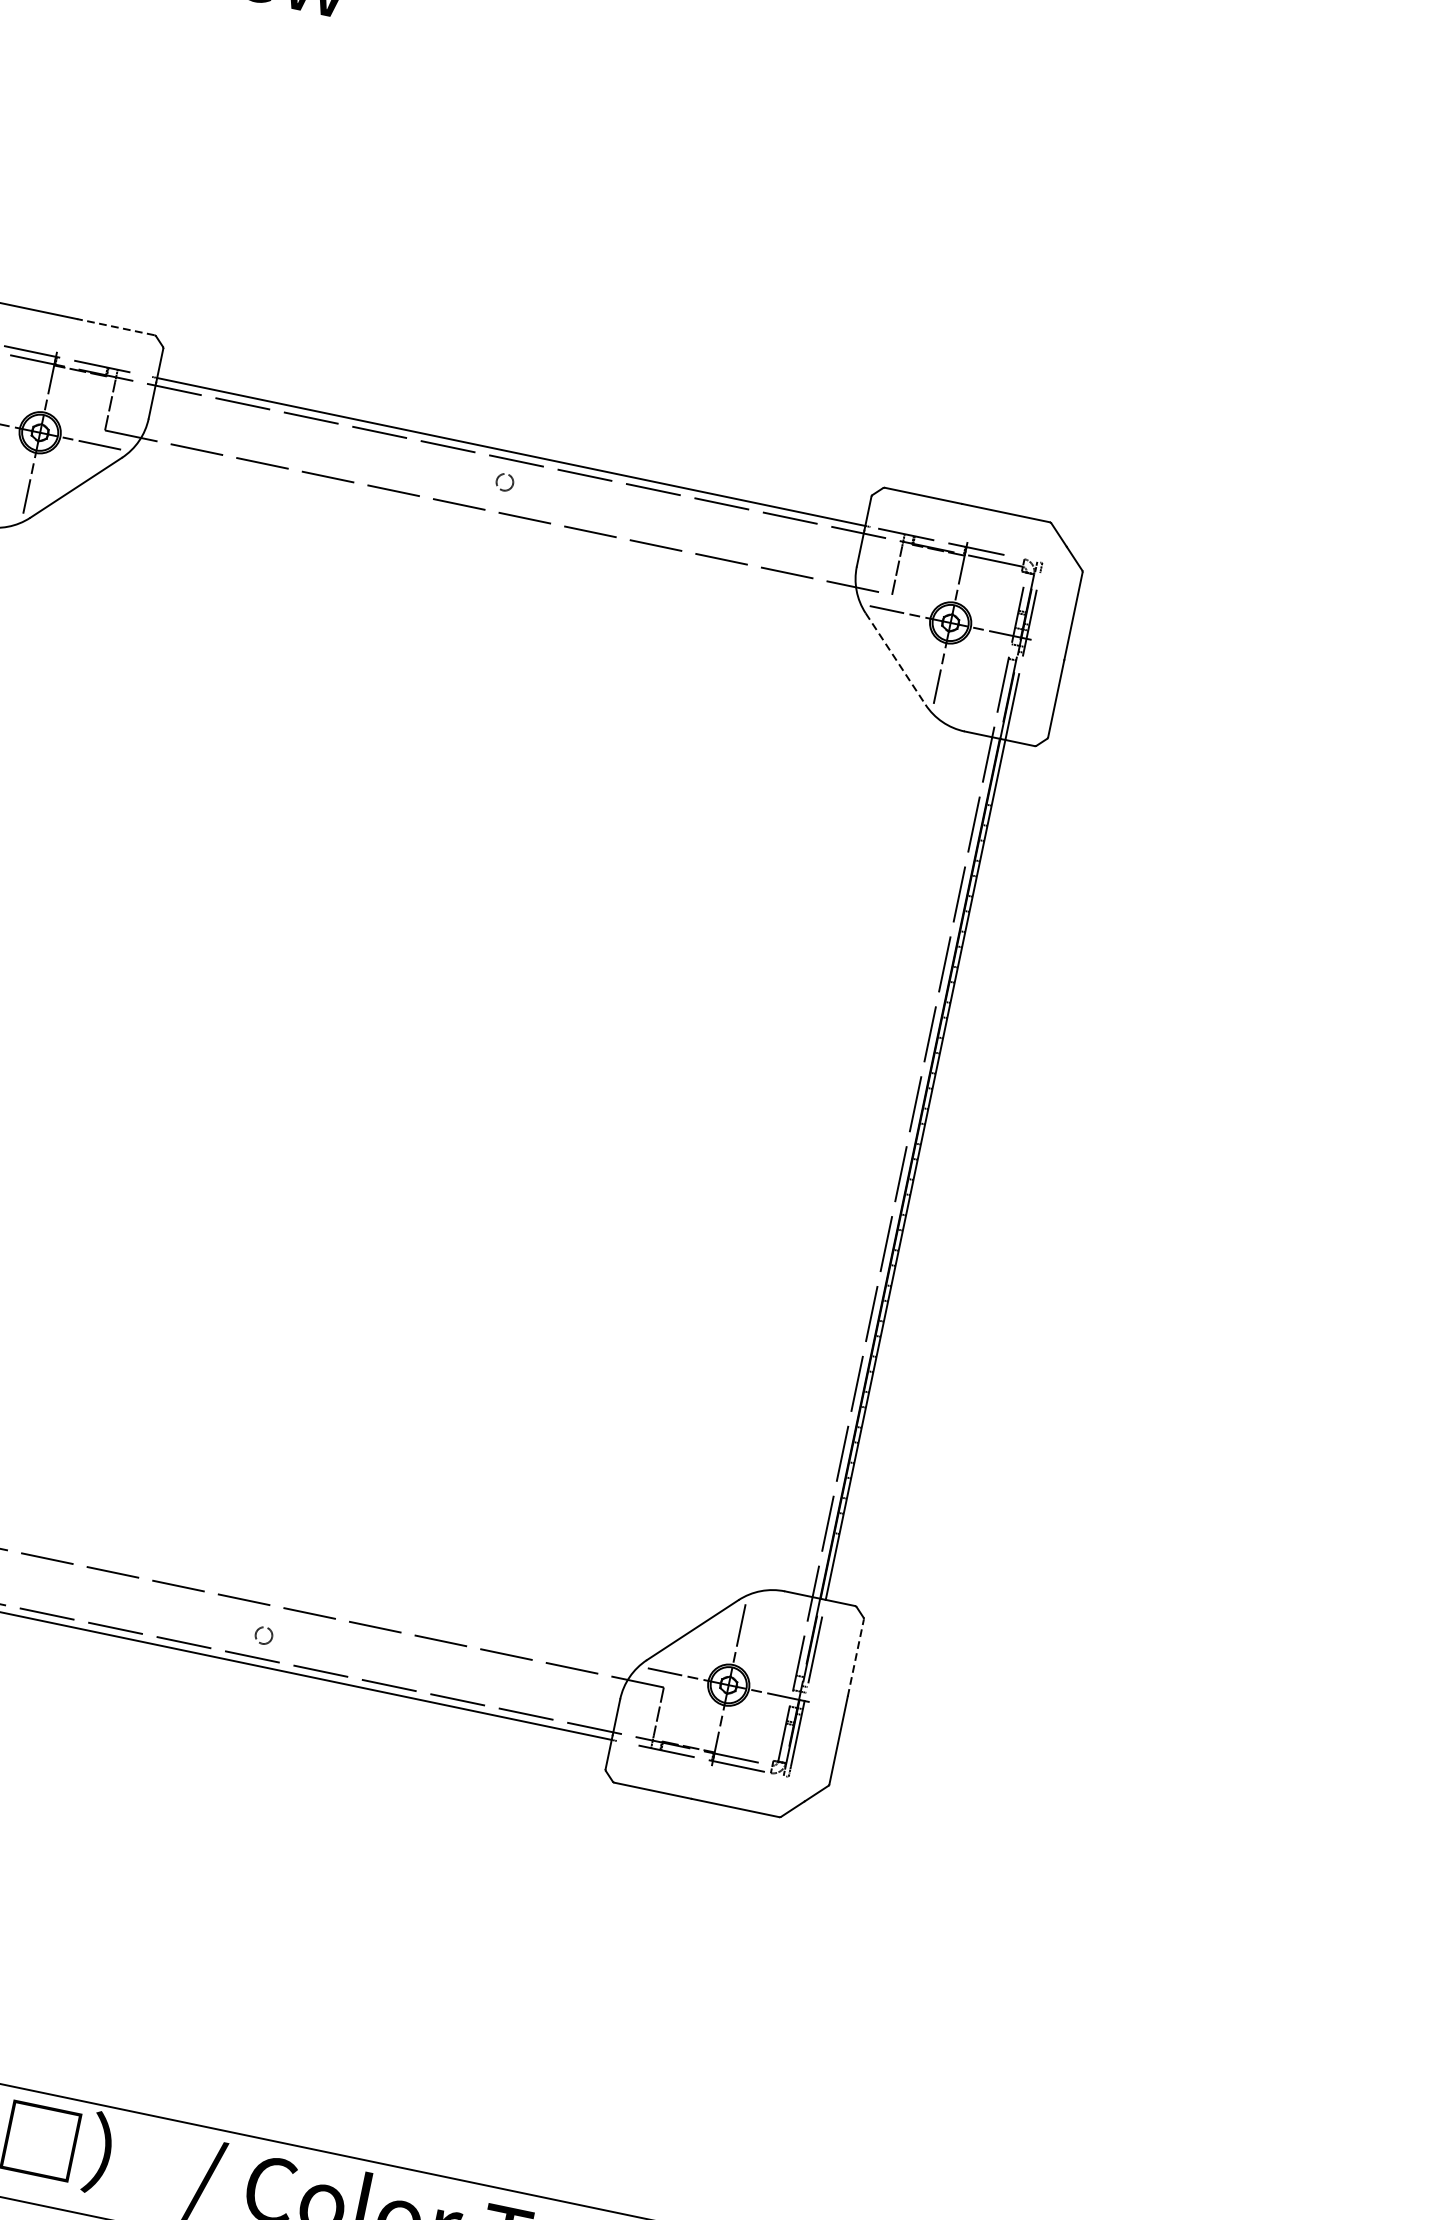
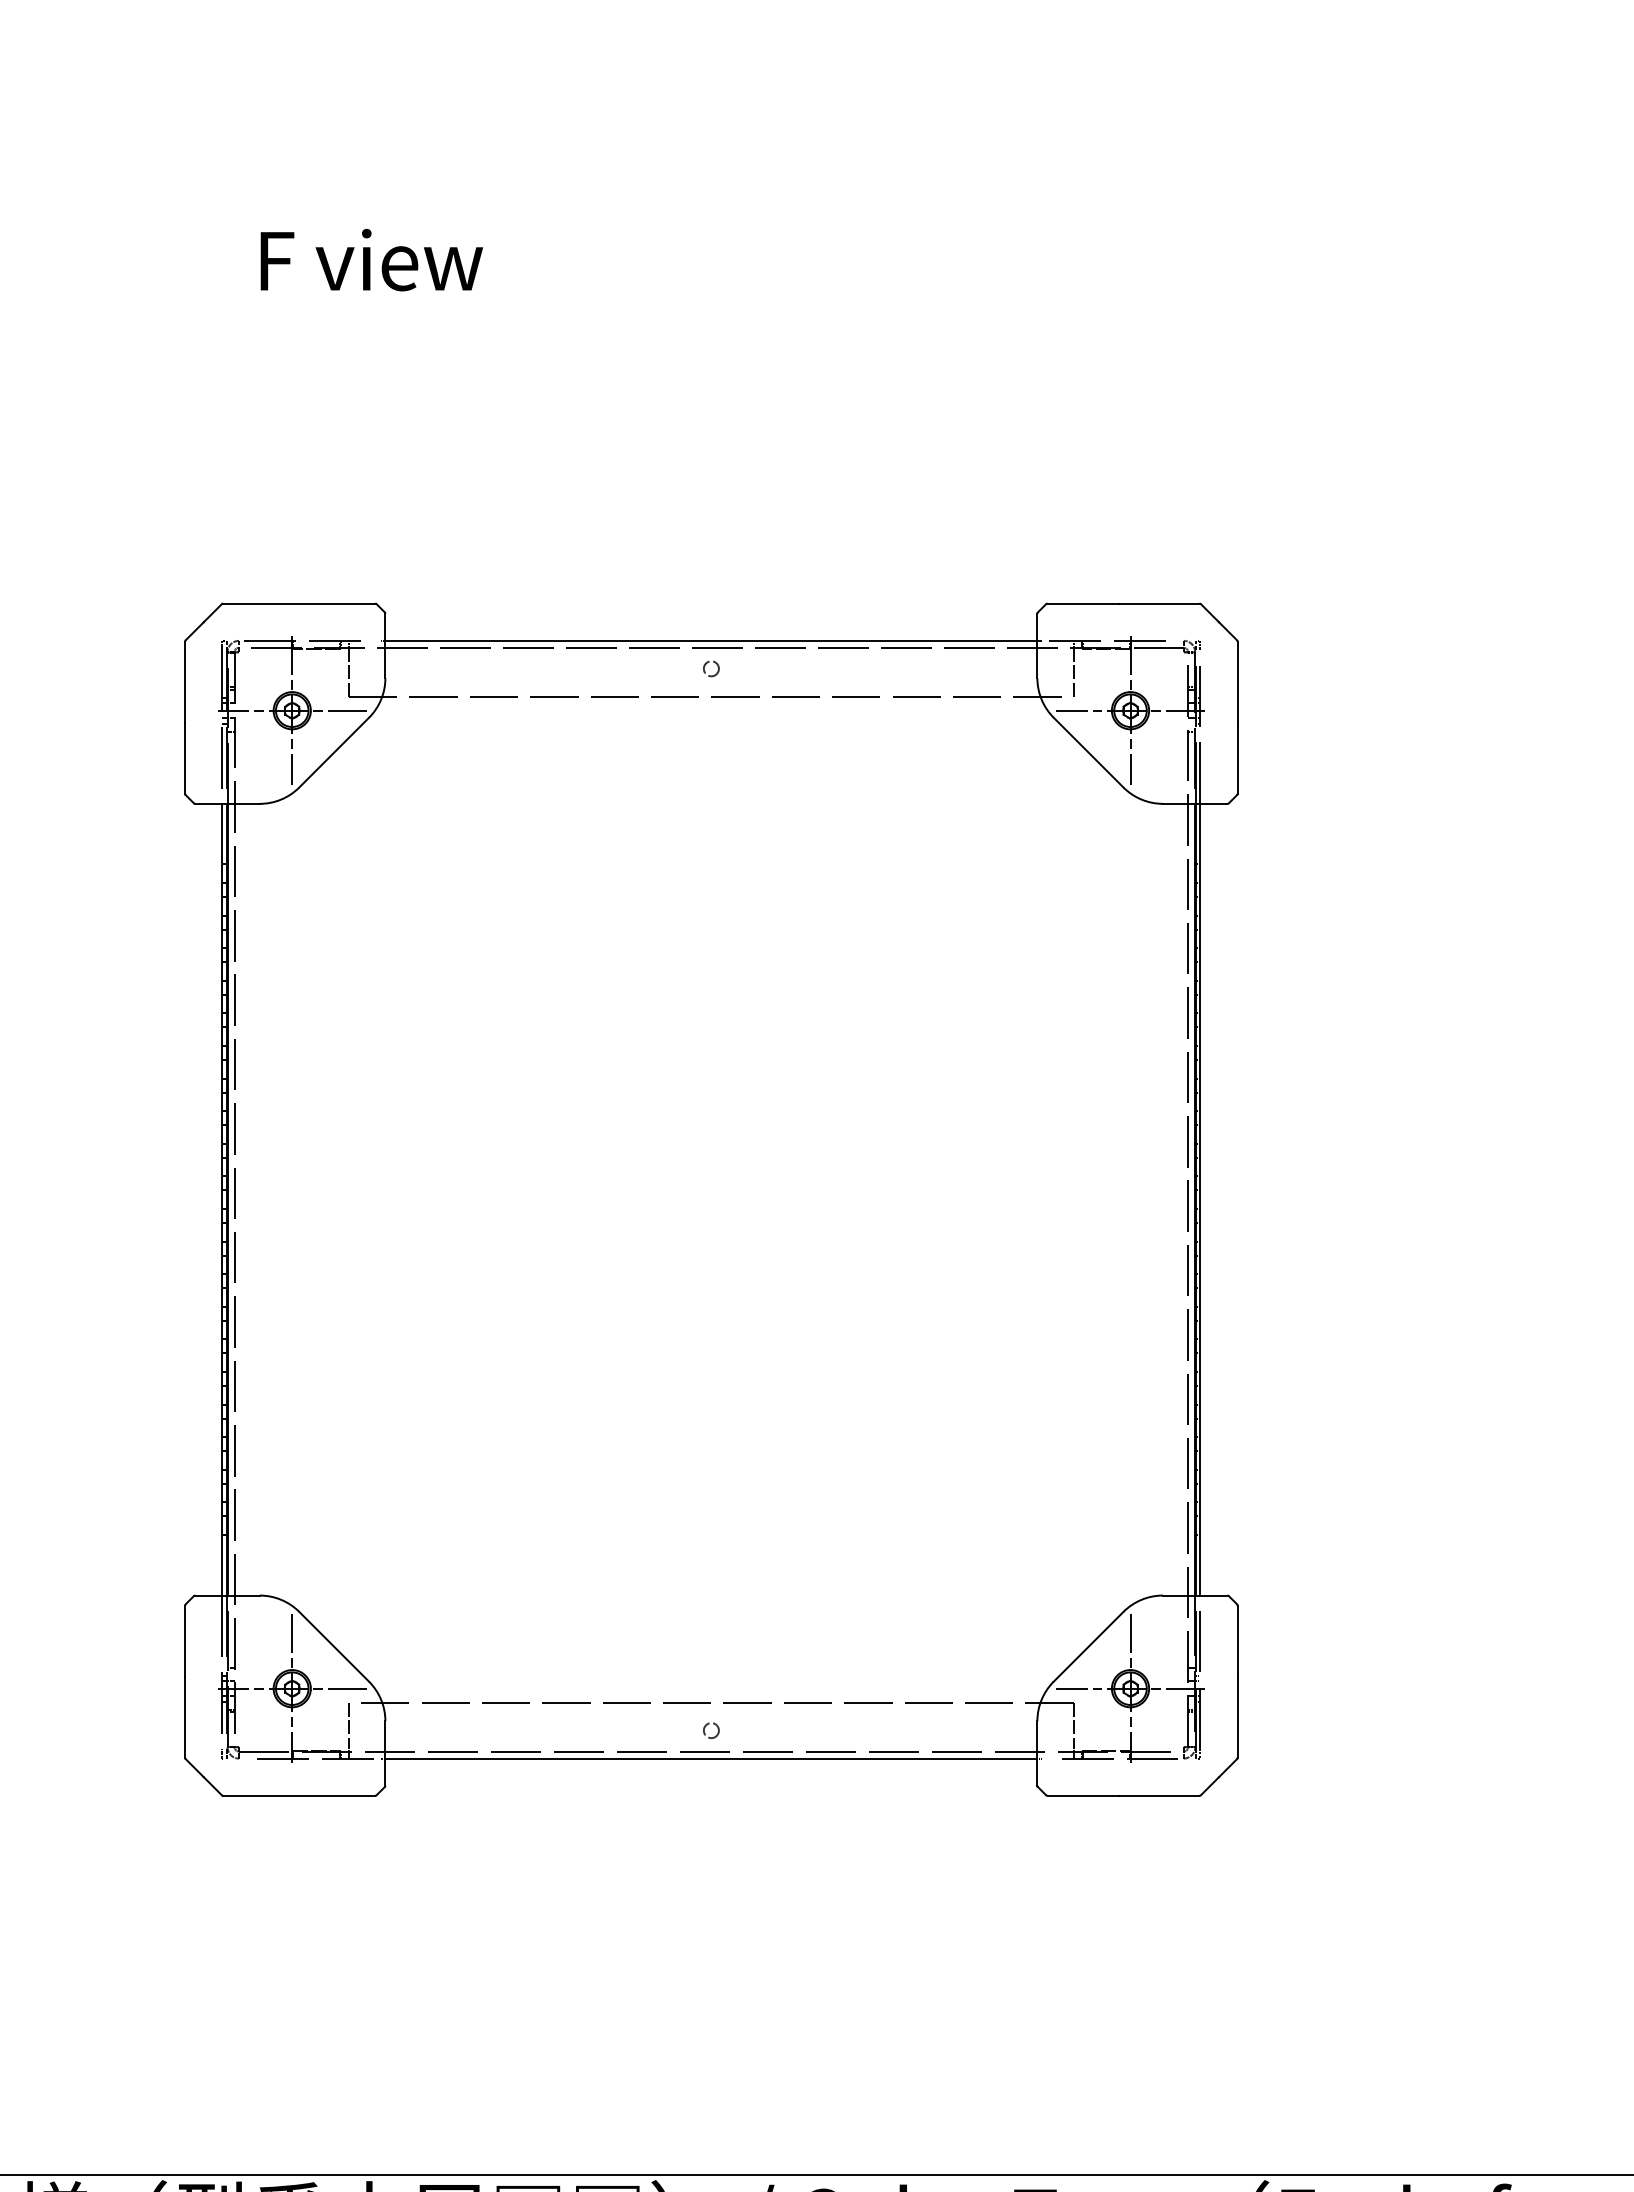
line: (115, 327) -> (339, 603), dashed -> solid
line: (895, 658) -> (1088, 752), dashed -> solid
line: (855, 1658) -> (1237, 1641), dashed -> solid

